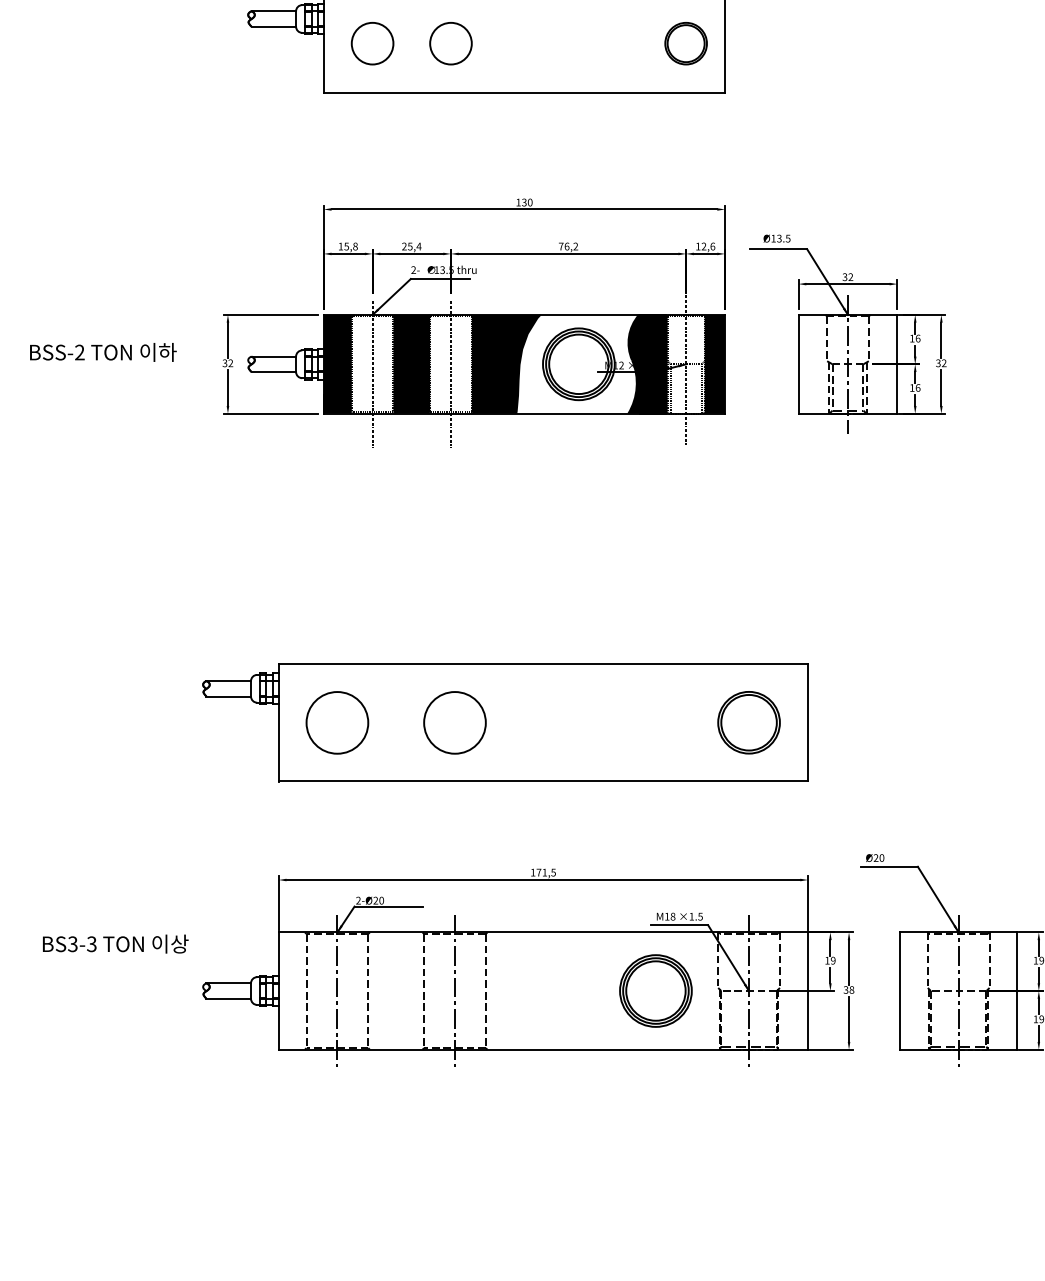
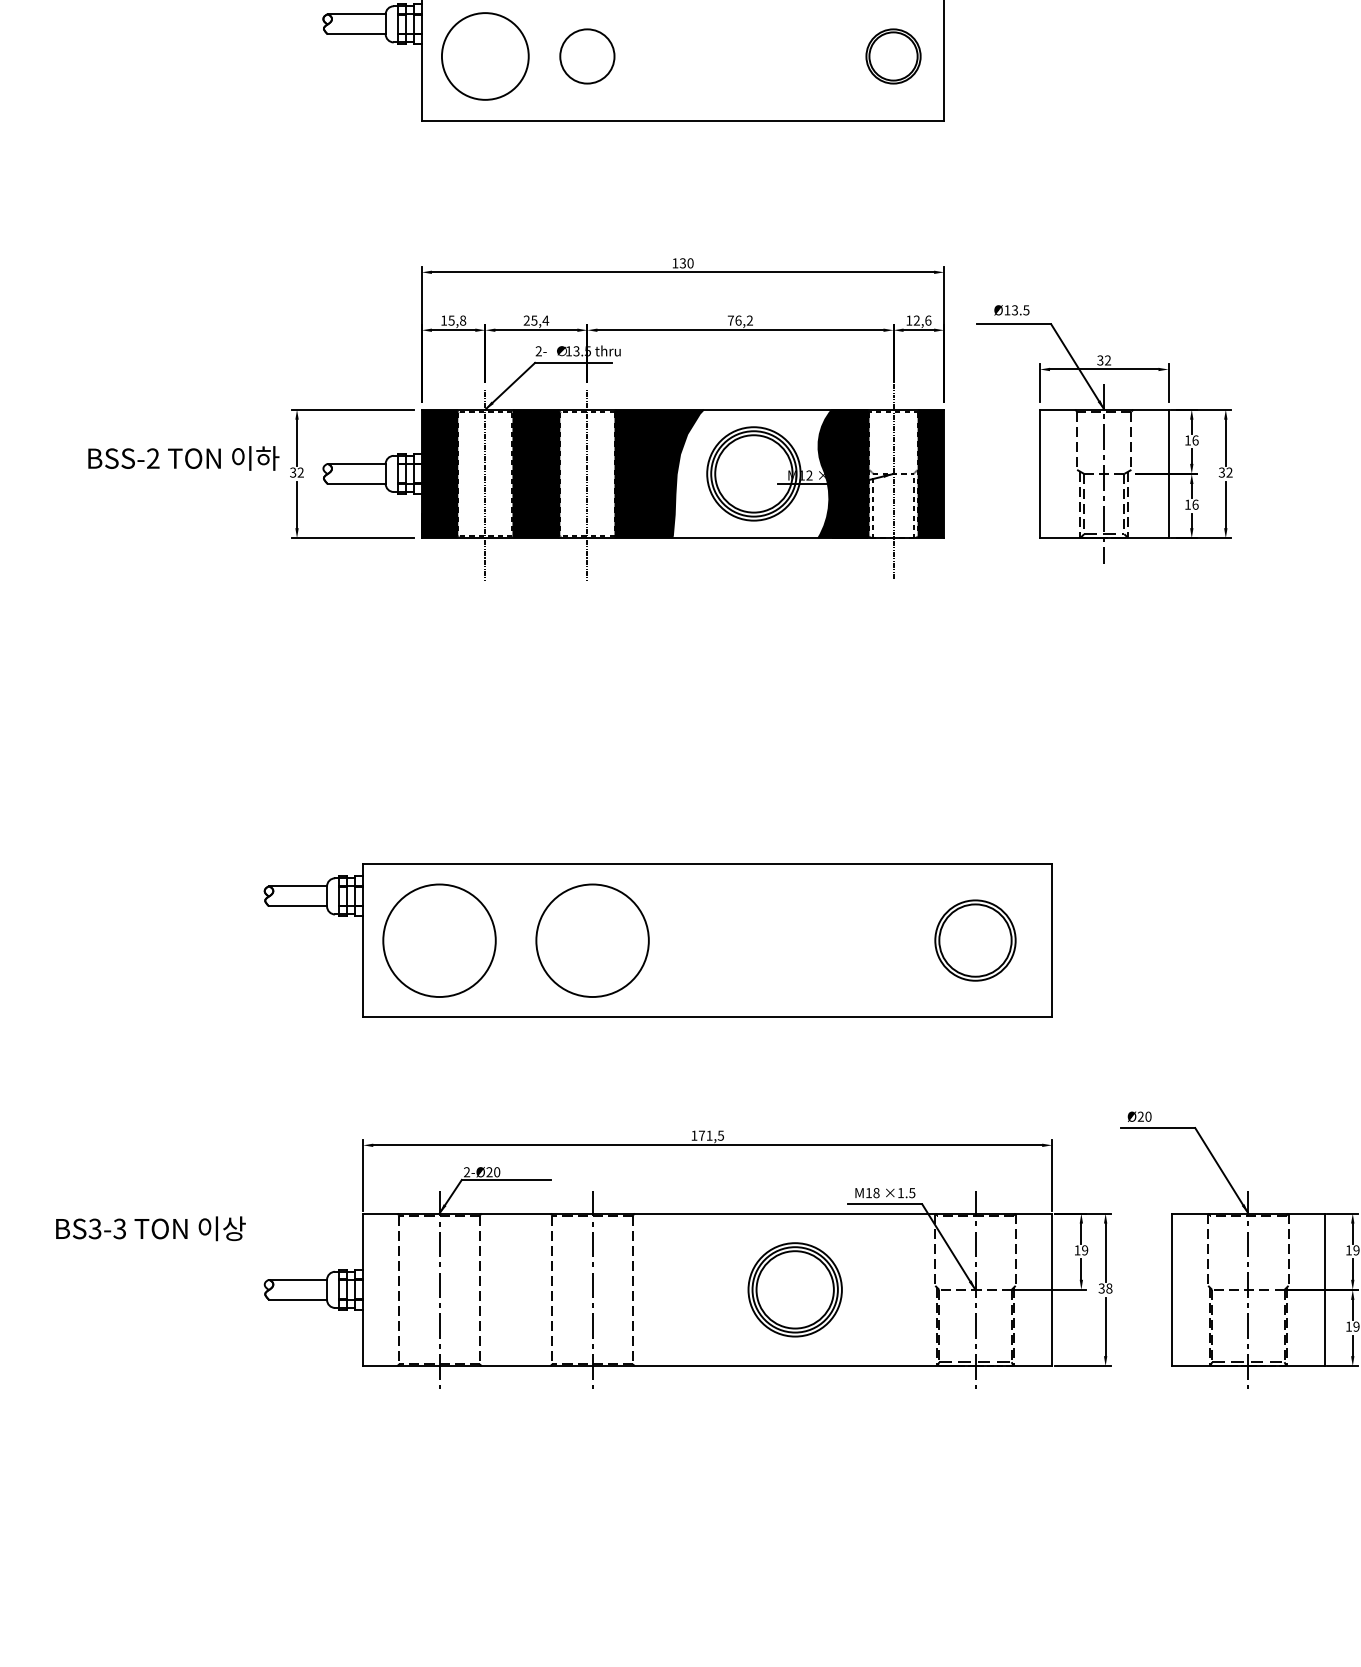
circle: (372, 43) -> (485, 56), size x1.6
text: (103, 352) -> (183, 458), moved
circle: (337, 722) -> (439, 940), size x1.4
circle: (454, 722) -> (592, 940), size x1.4
part: (655, 990) -> (794, 1289), moved

